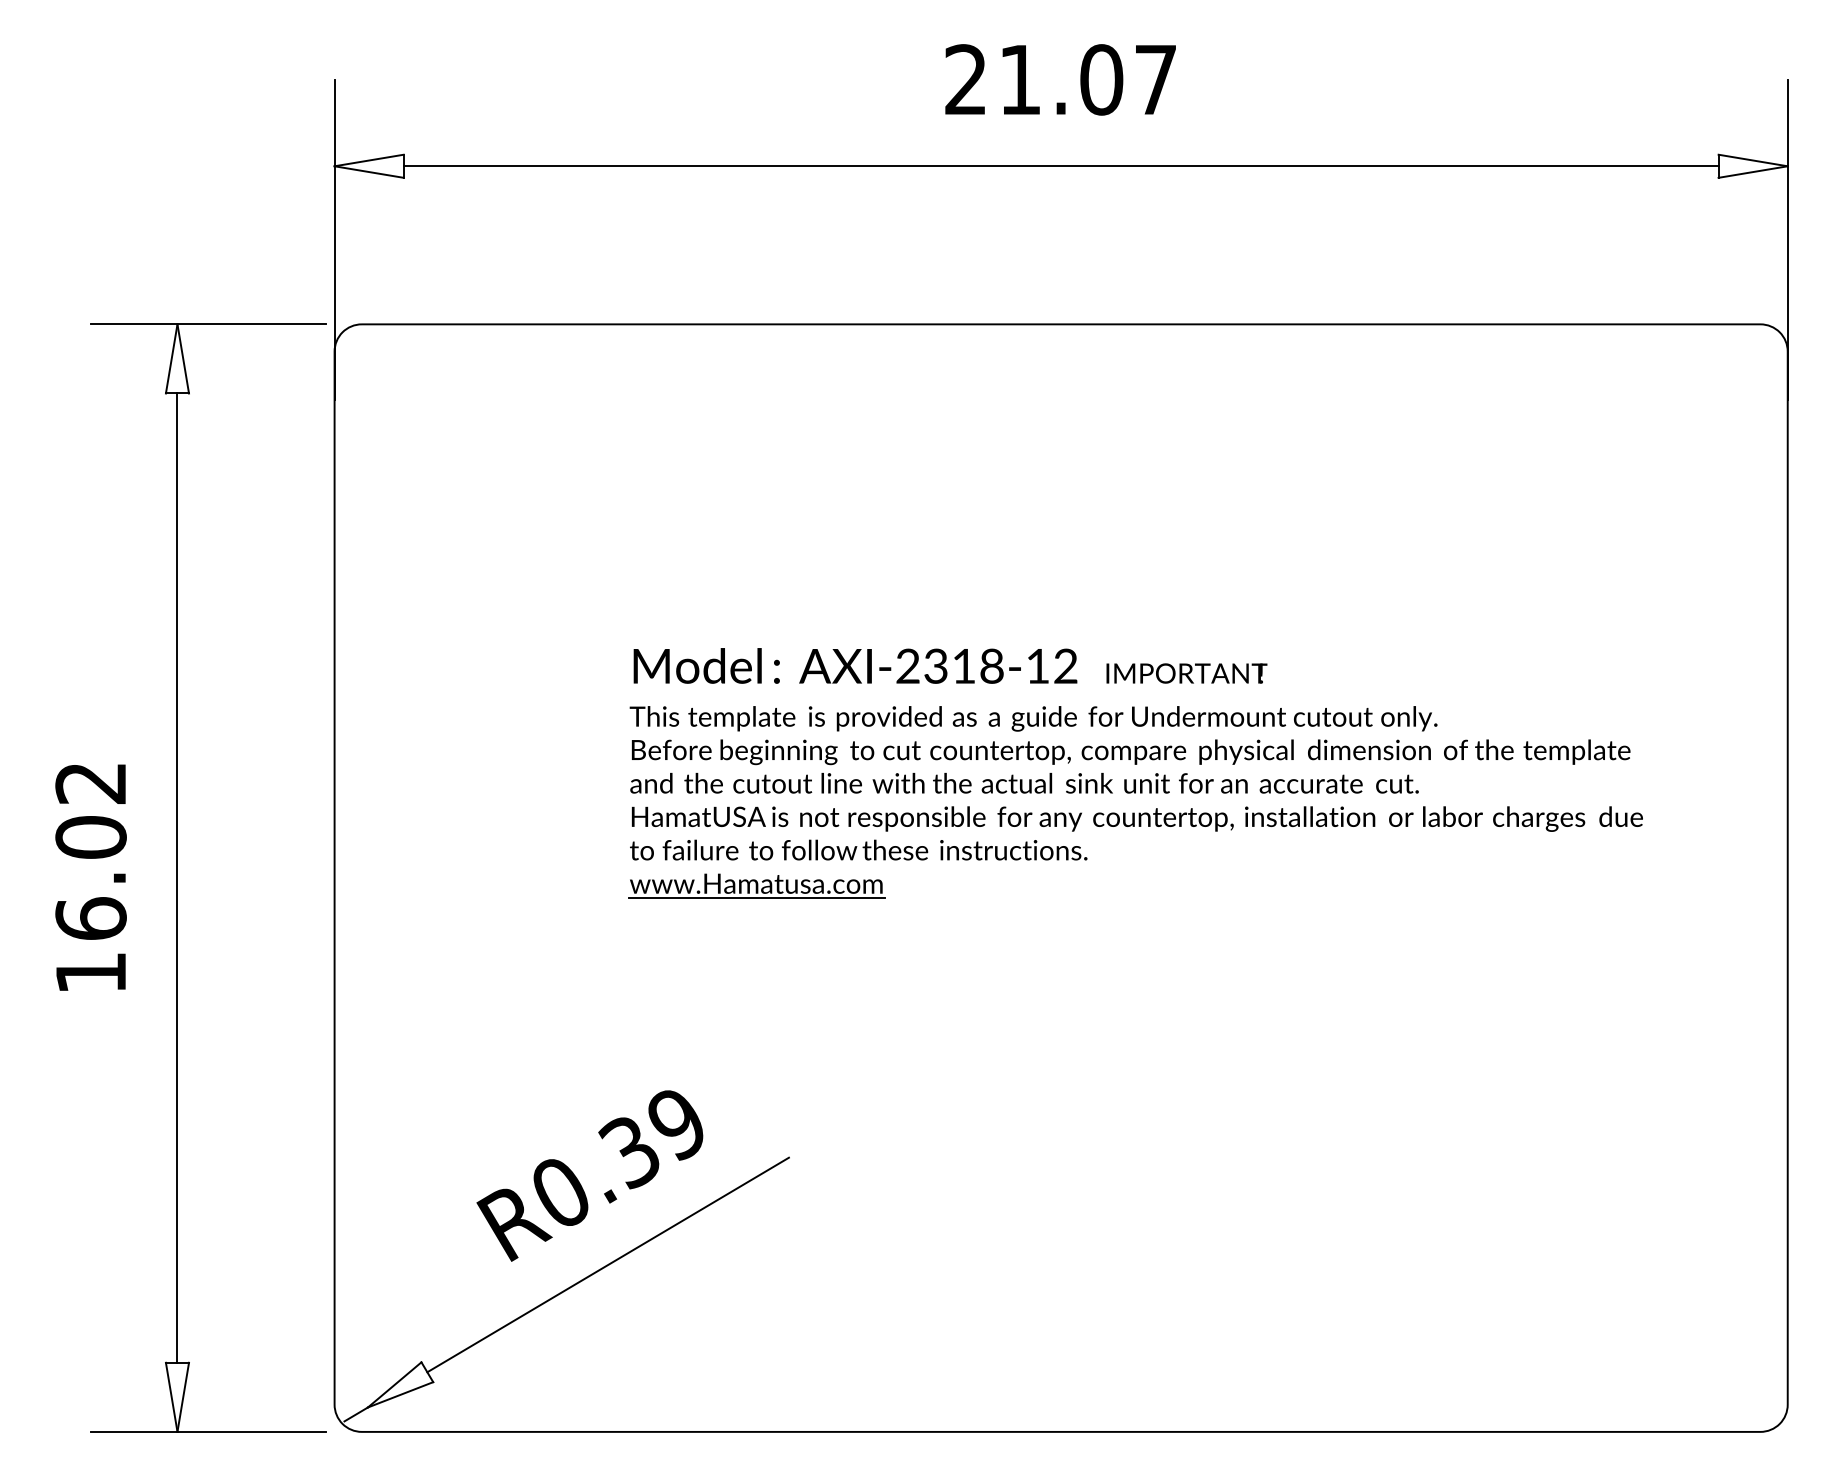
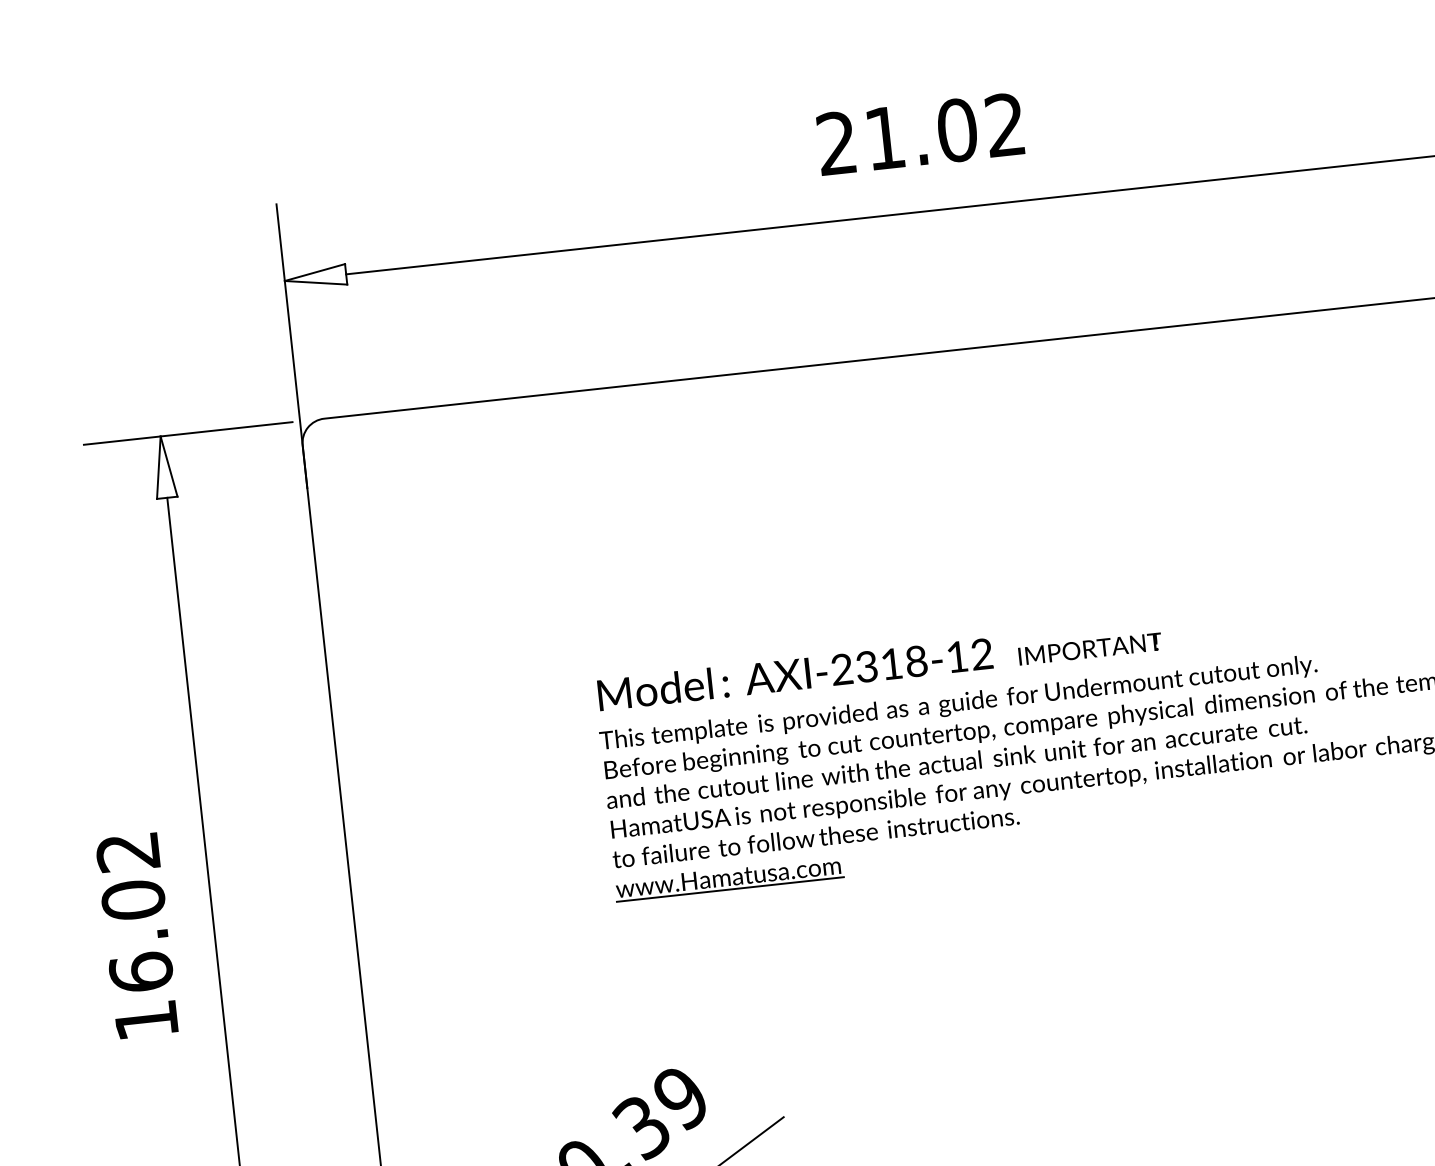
text: (1155, 79) -> (1005, 124), 21.07 -> 21.02

